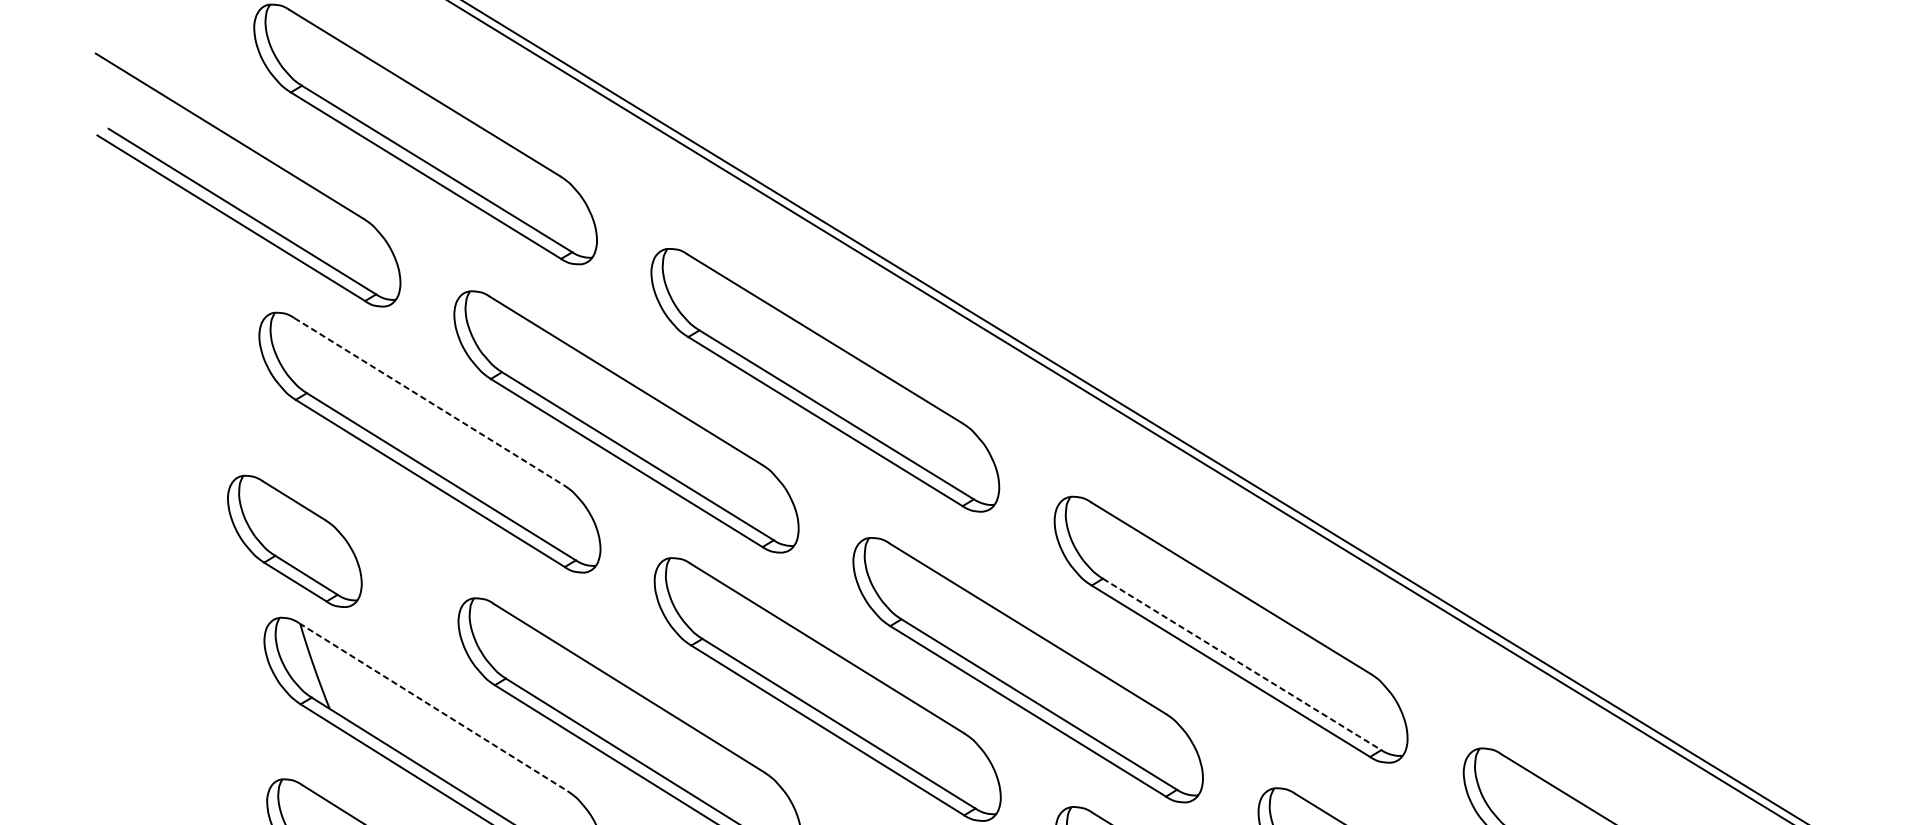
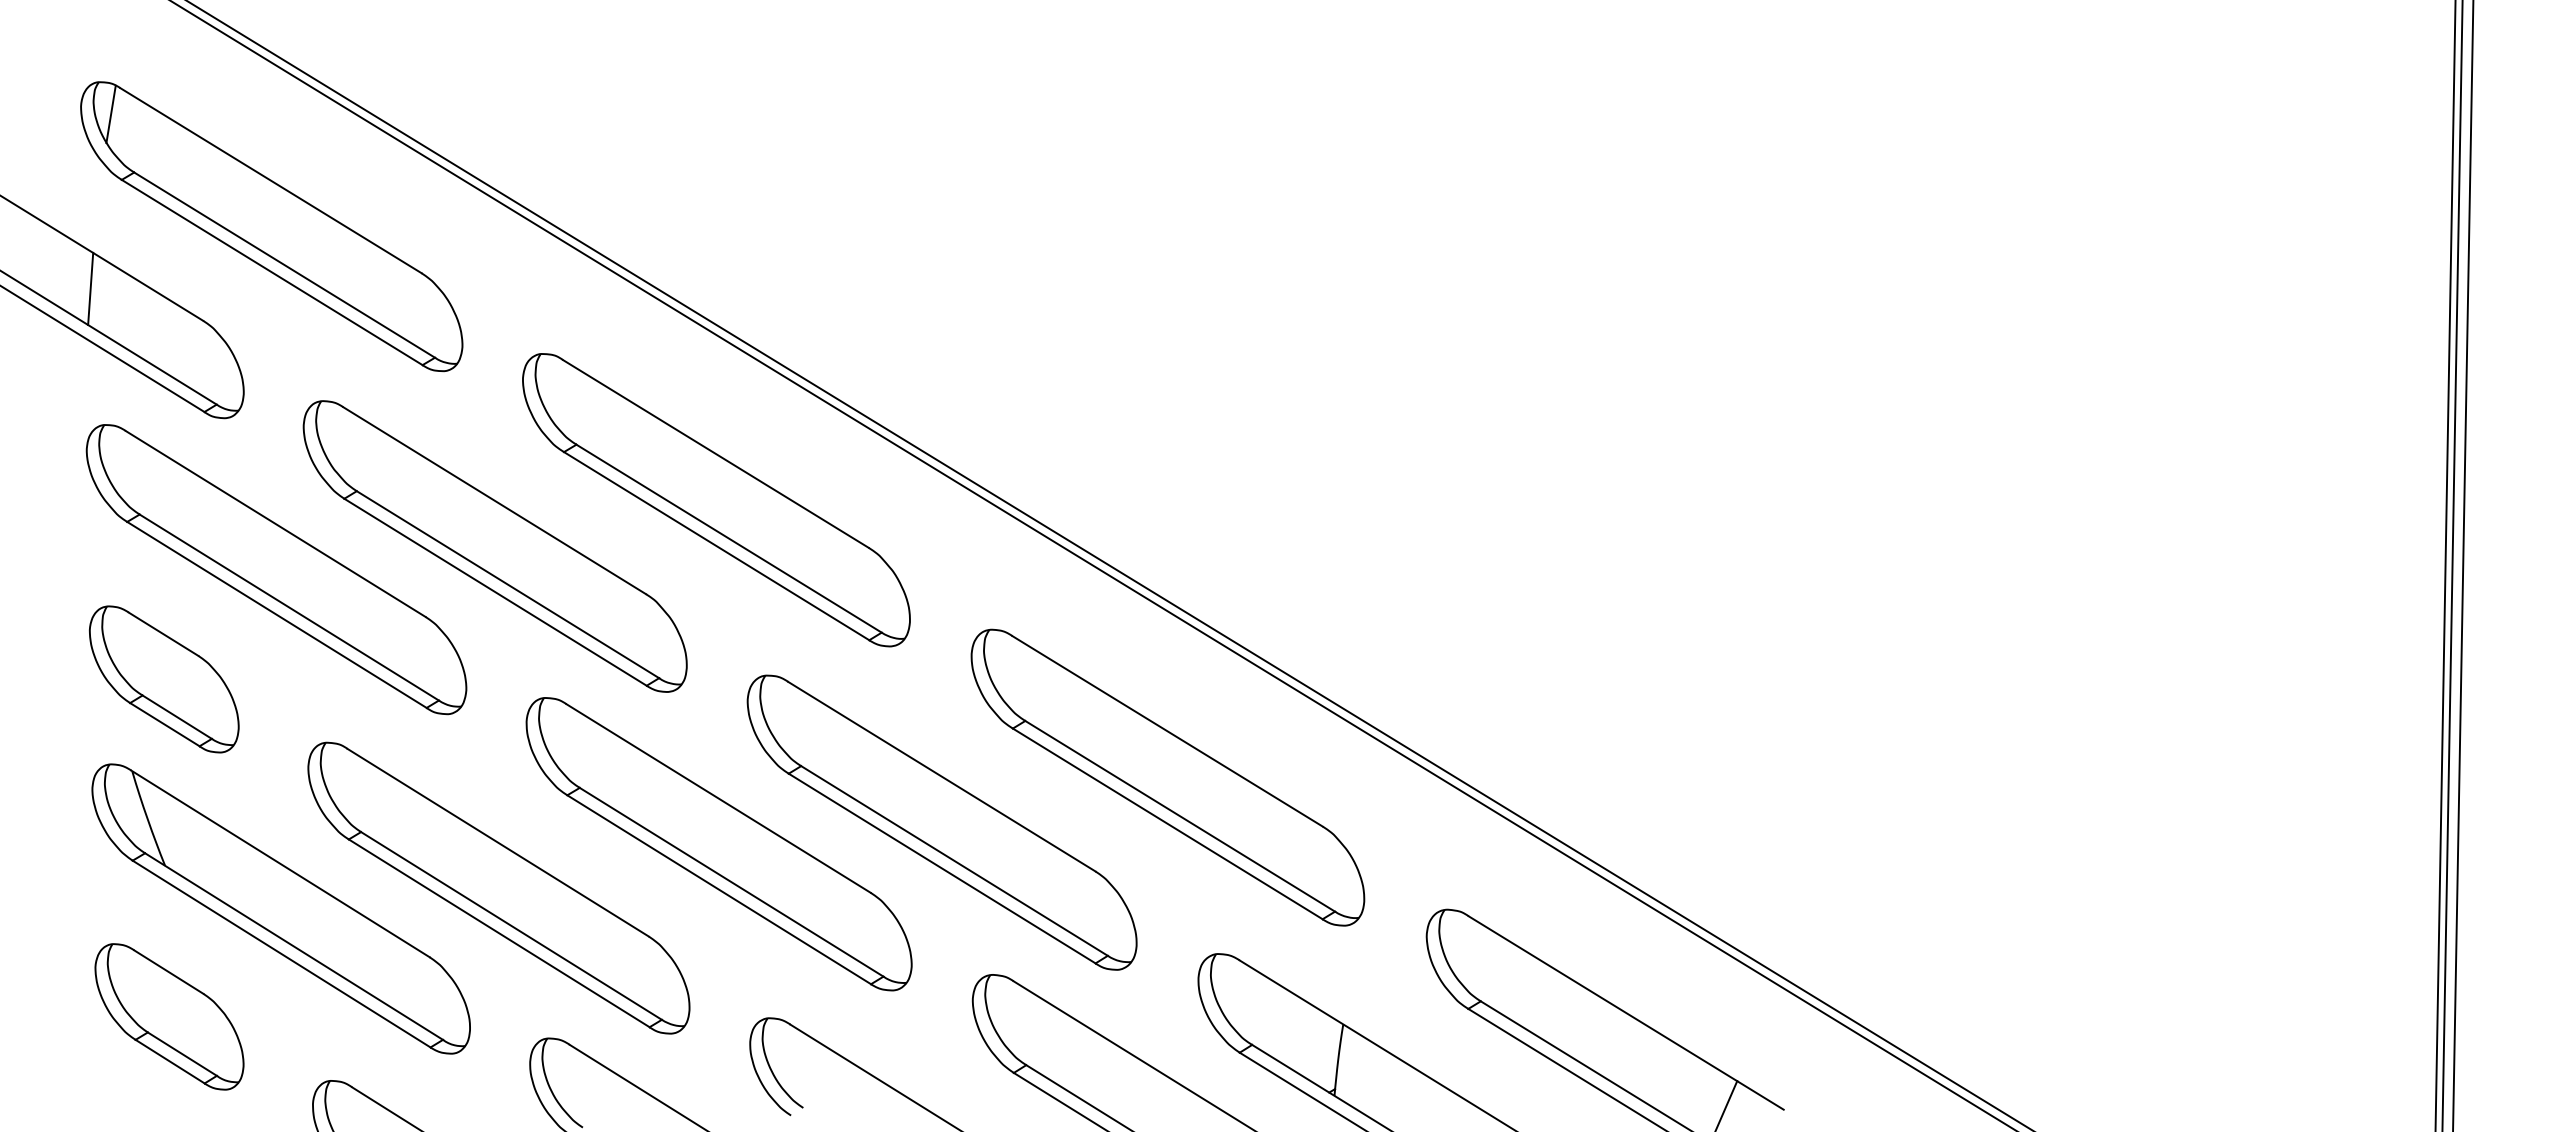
line: (280, 33) -> (110, 114), added
line: (262, 190) -> (90, 288), added
line: (429, 402) -> (276, 524), dashed -> solid
part: (294, 541) -> (163, 679), moved
line: (1242, 664) -> (1180, 816), dashed -> solid
line: (433, 706) -> (280, 863), dashed -> solid

